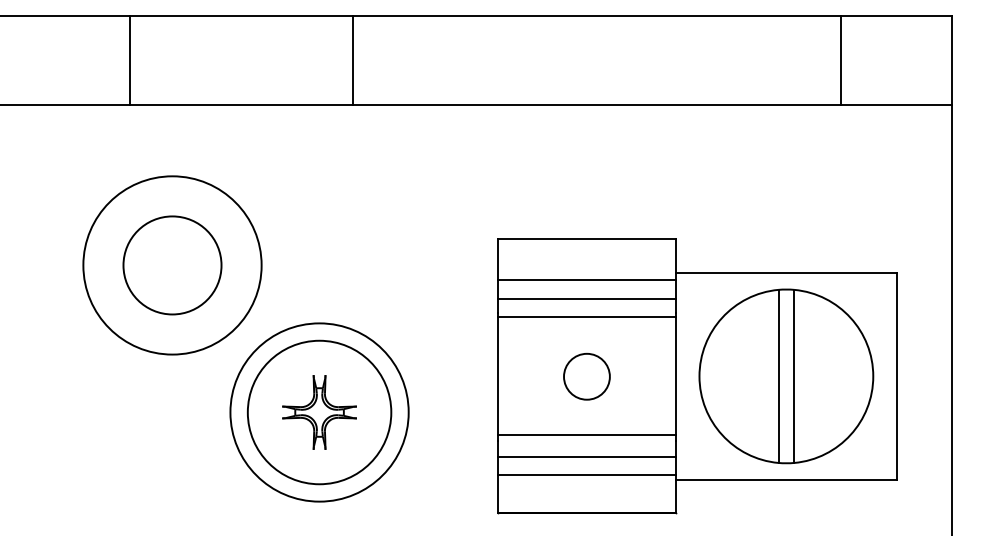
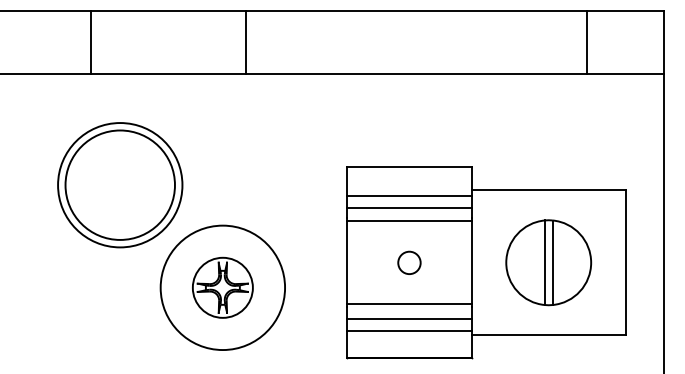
circle: (172, 265) -> (120, 185), size x1.6
part: (587, 376) -> (409, 262), size x0.7
part: (786, 376) -> (548, 262), size x0.7
circle: (319, 412) -> (222, 287), size x0.6

